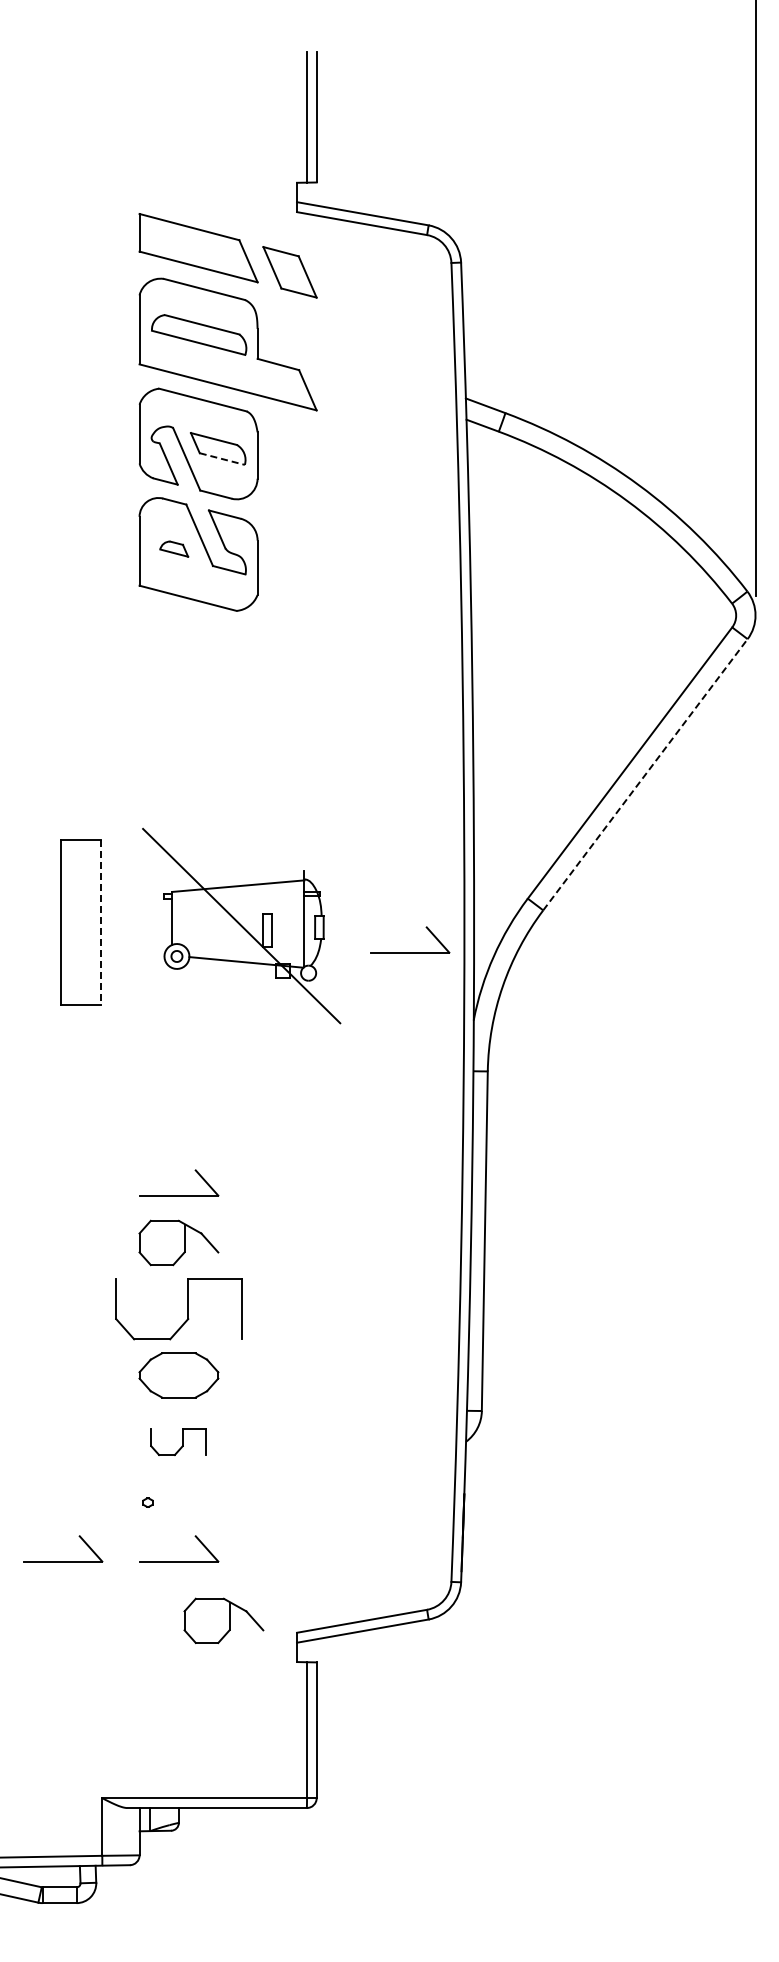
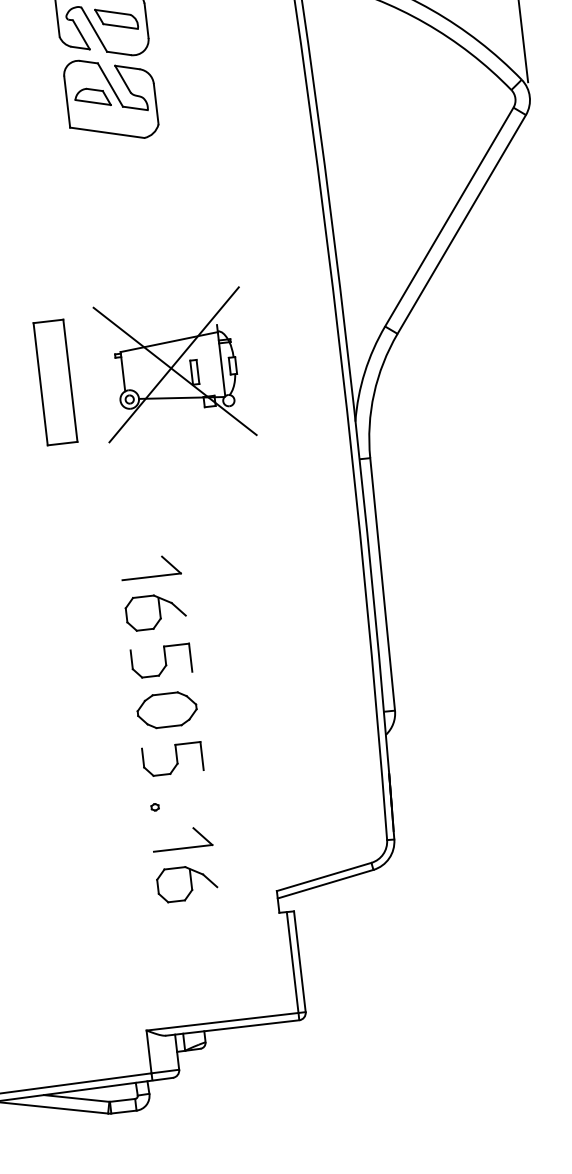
line: (222, 459) -> (120, 26), dashed -> solid
part: (174, 548) -> (92, 97), size x1.67
line: (645, 774) -> (461, 224), dashed -> solid
line: (241, 917) -> (174, 365), added
line: (100, 922) -> (70, 380), dashed -> solid
part: (410, 952) -> (302, 376), removed
part: (178, 1309) -> (161, 661), size x0.62
part: (178, 1441) -> (172, 759), size x1.43
part: (63, 1561) -> (97, 858), removed
part: (223, 1620) -> (186, 883), moved

